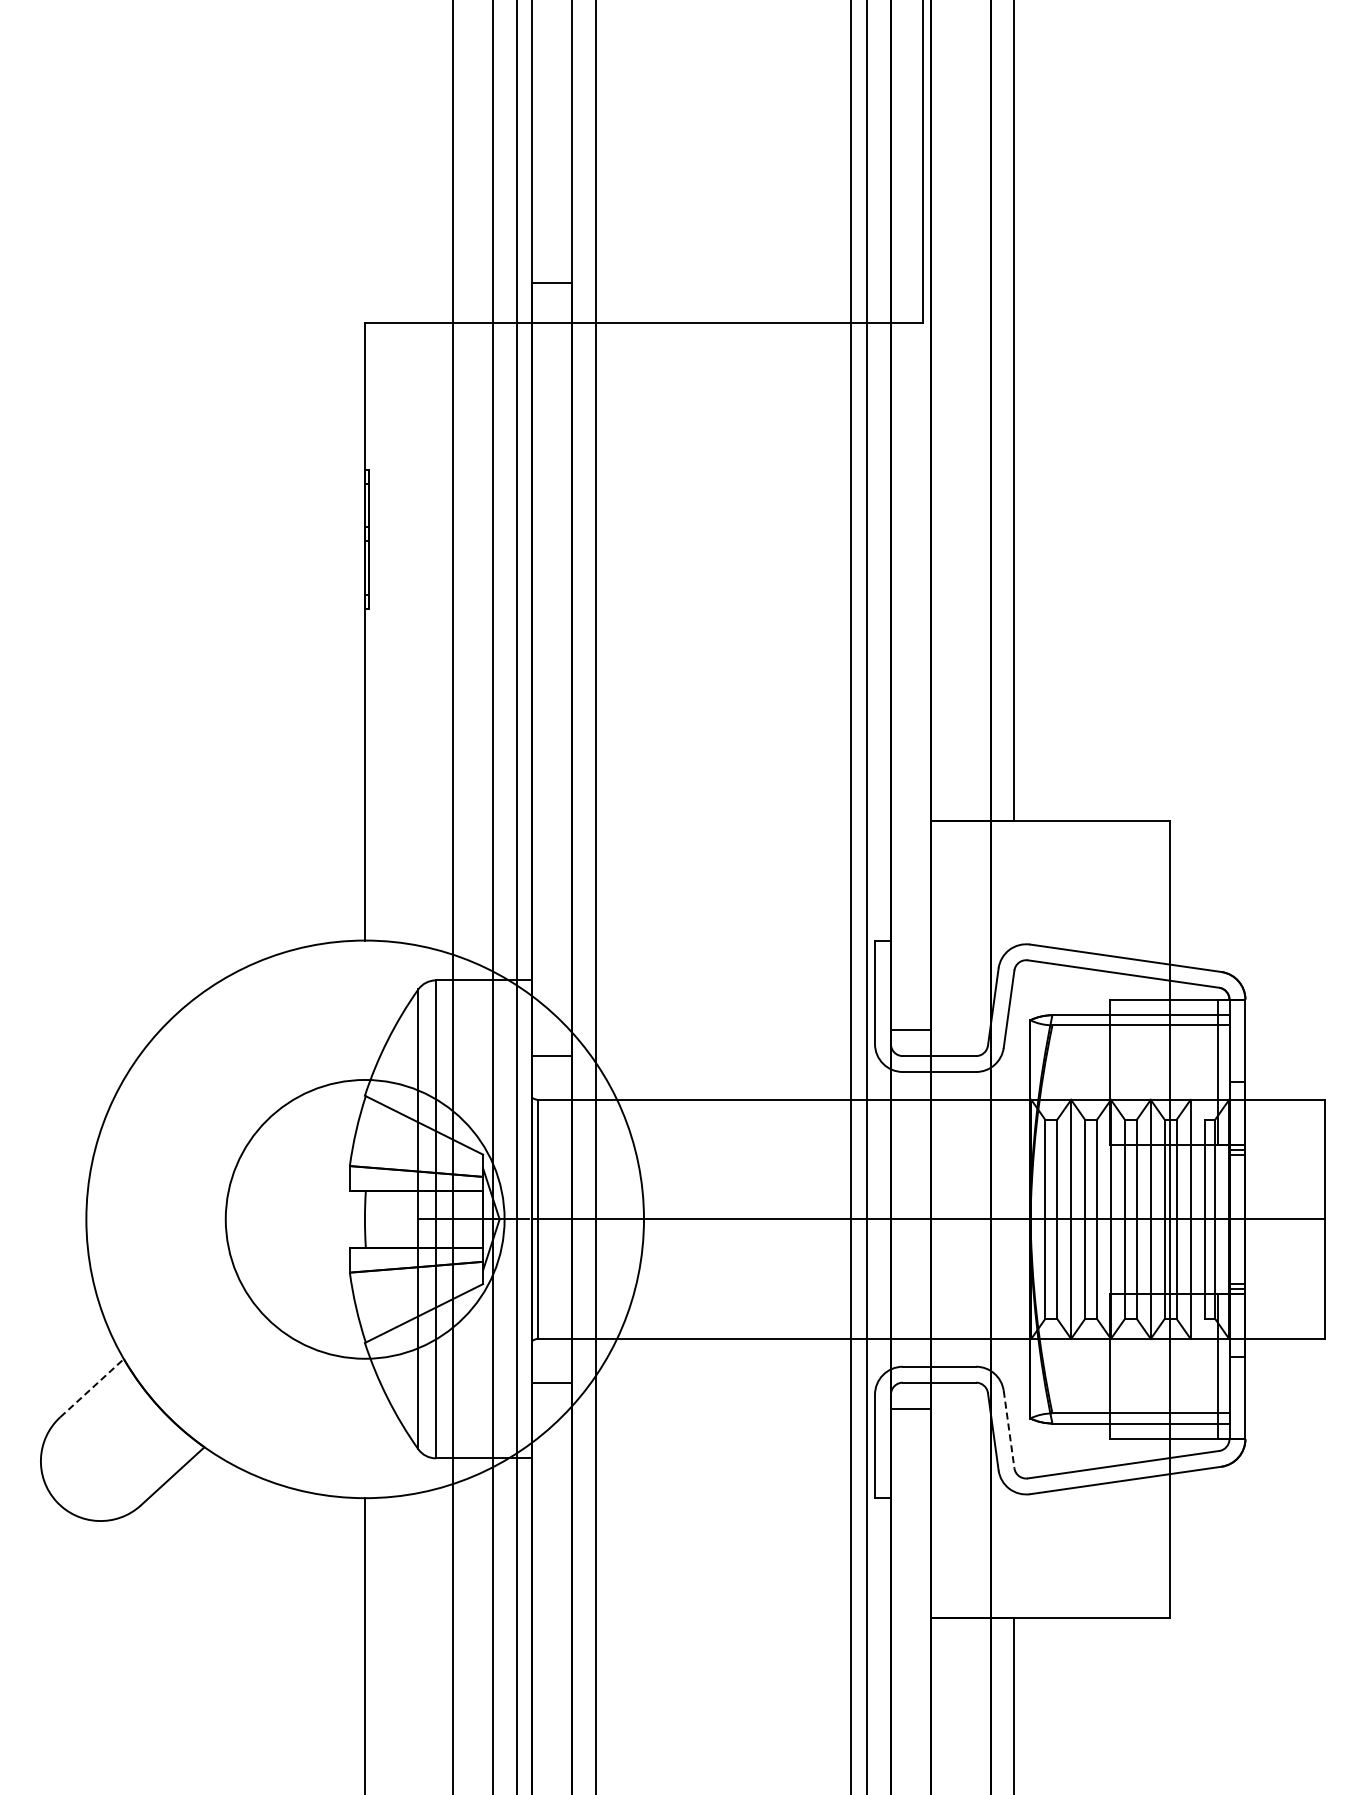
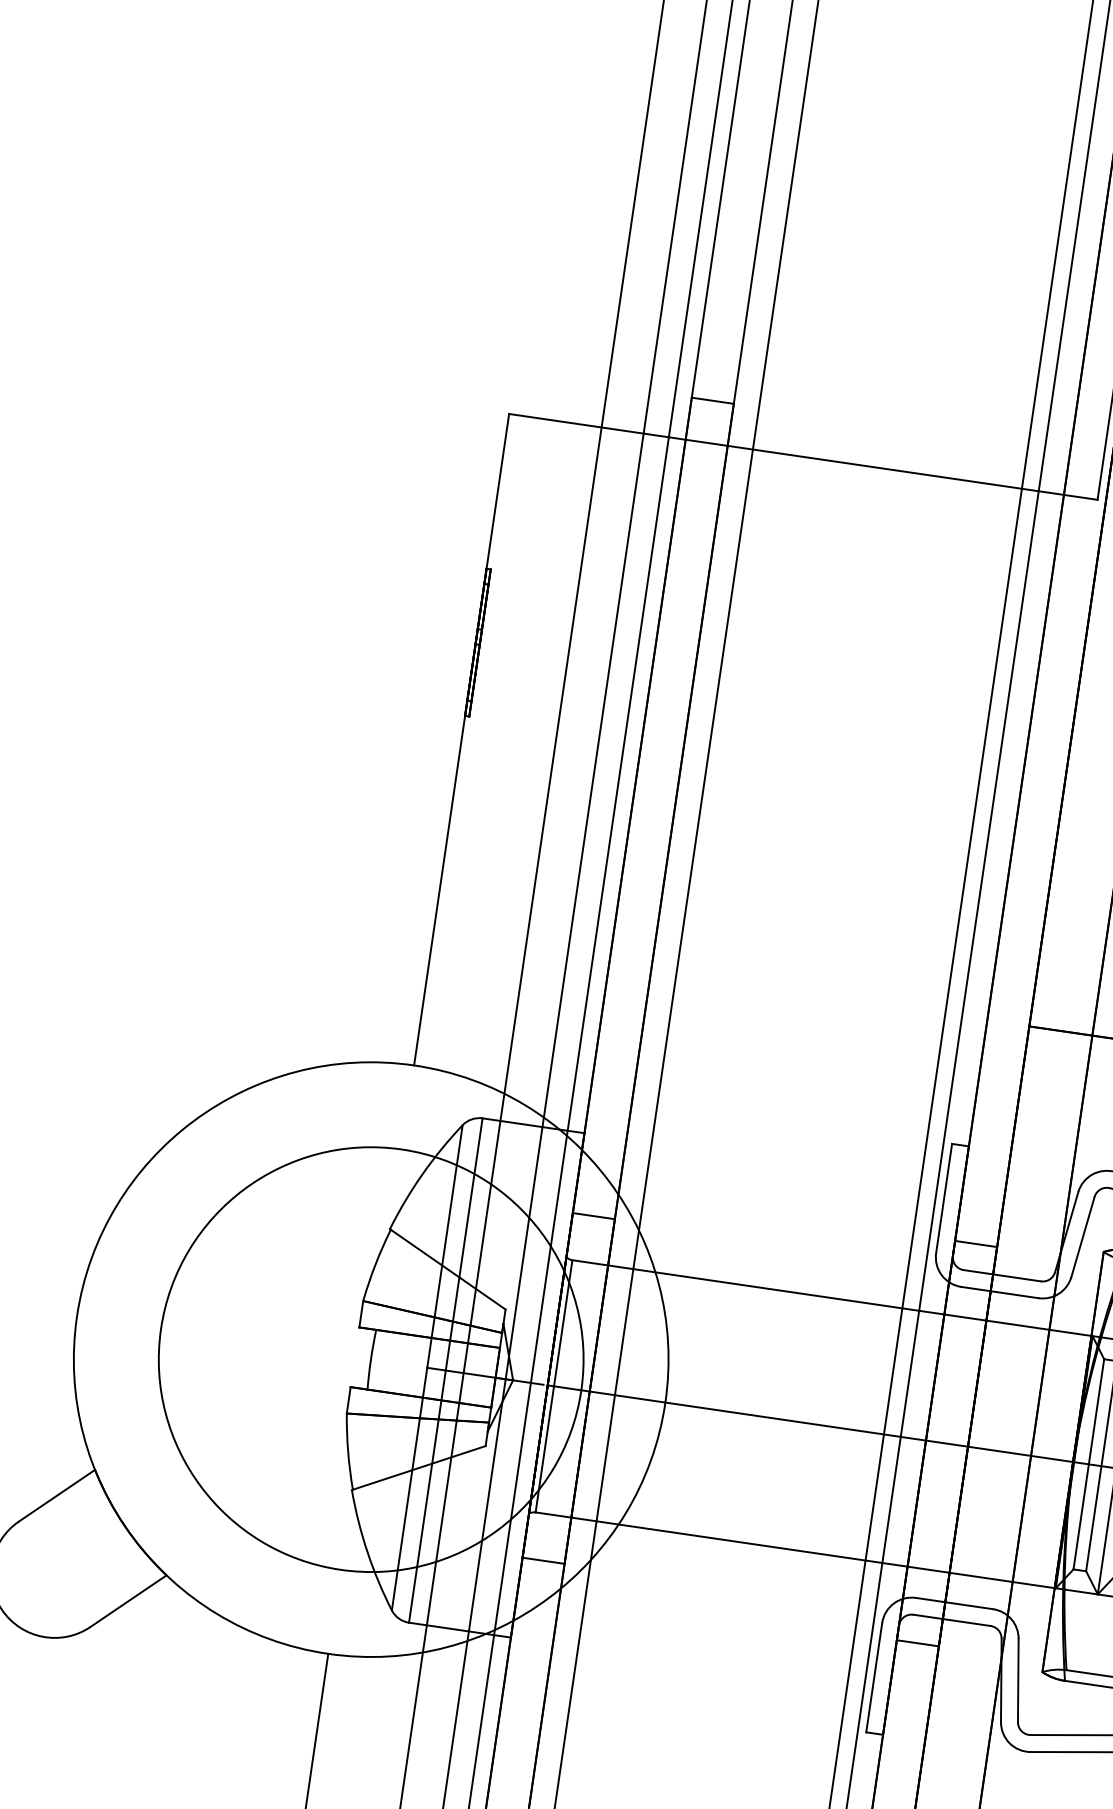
circle: (365, 1219) -> (371, 1359), size x1.43
line: (92, 1387) -> (57, 1495), dashed -> solid
line: (1009, 1430) -> (1018, 1681), dashed -> solid

